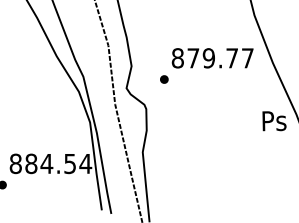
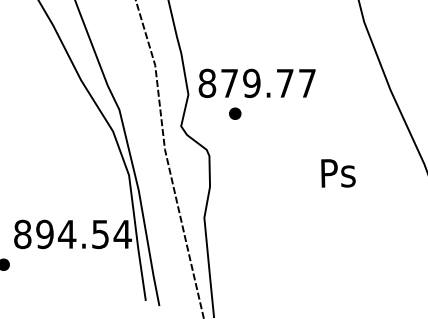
text: (212, 58) -> (256, 83), moved
text: (274, 121) -> (338, 173), moved
text: (31, 163) -> (45, 233), 884.54 -> 894.54

